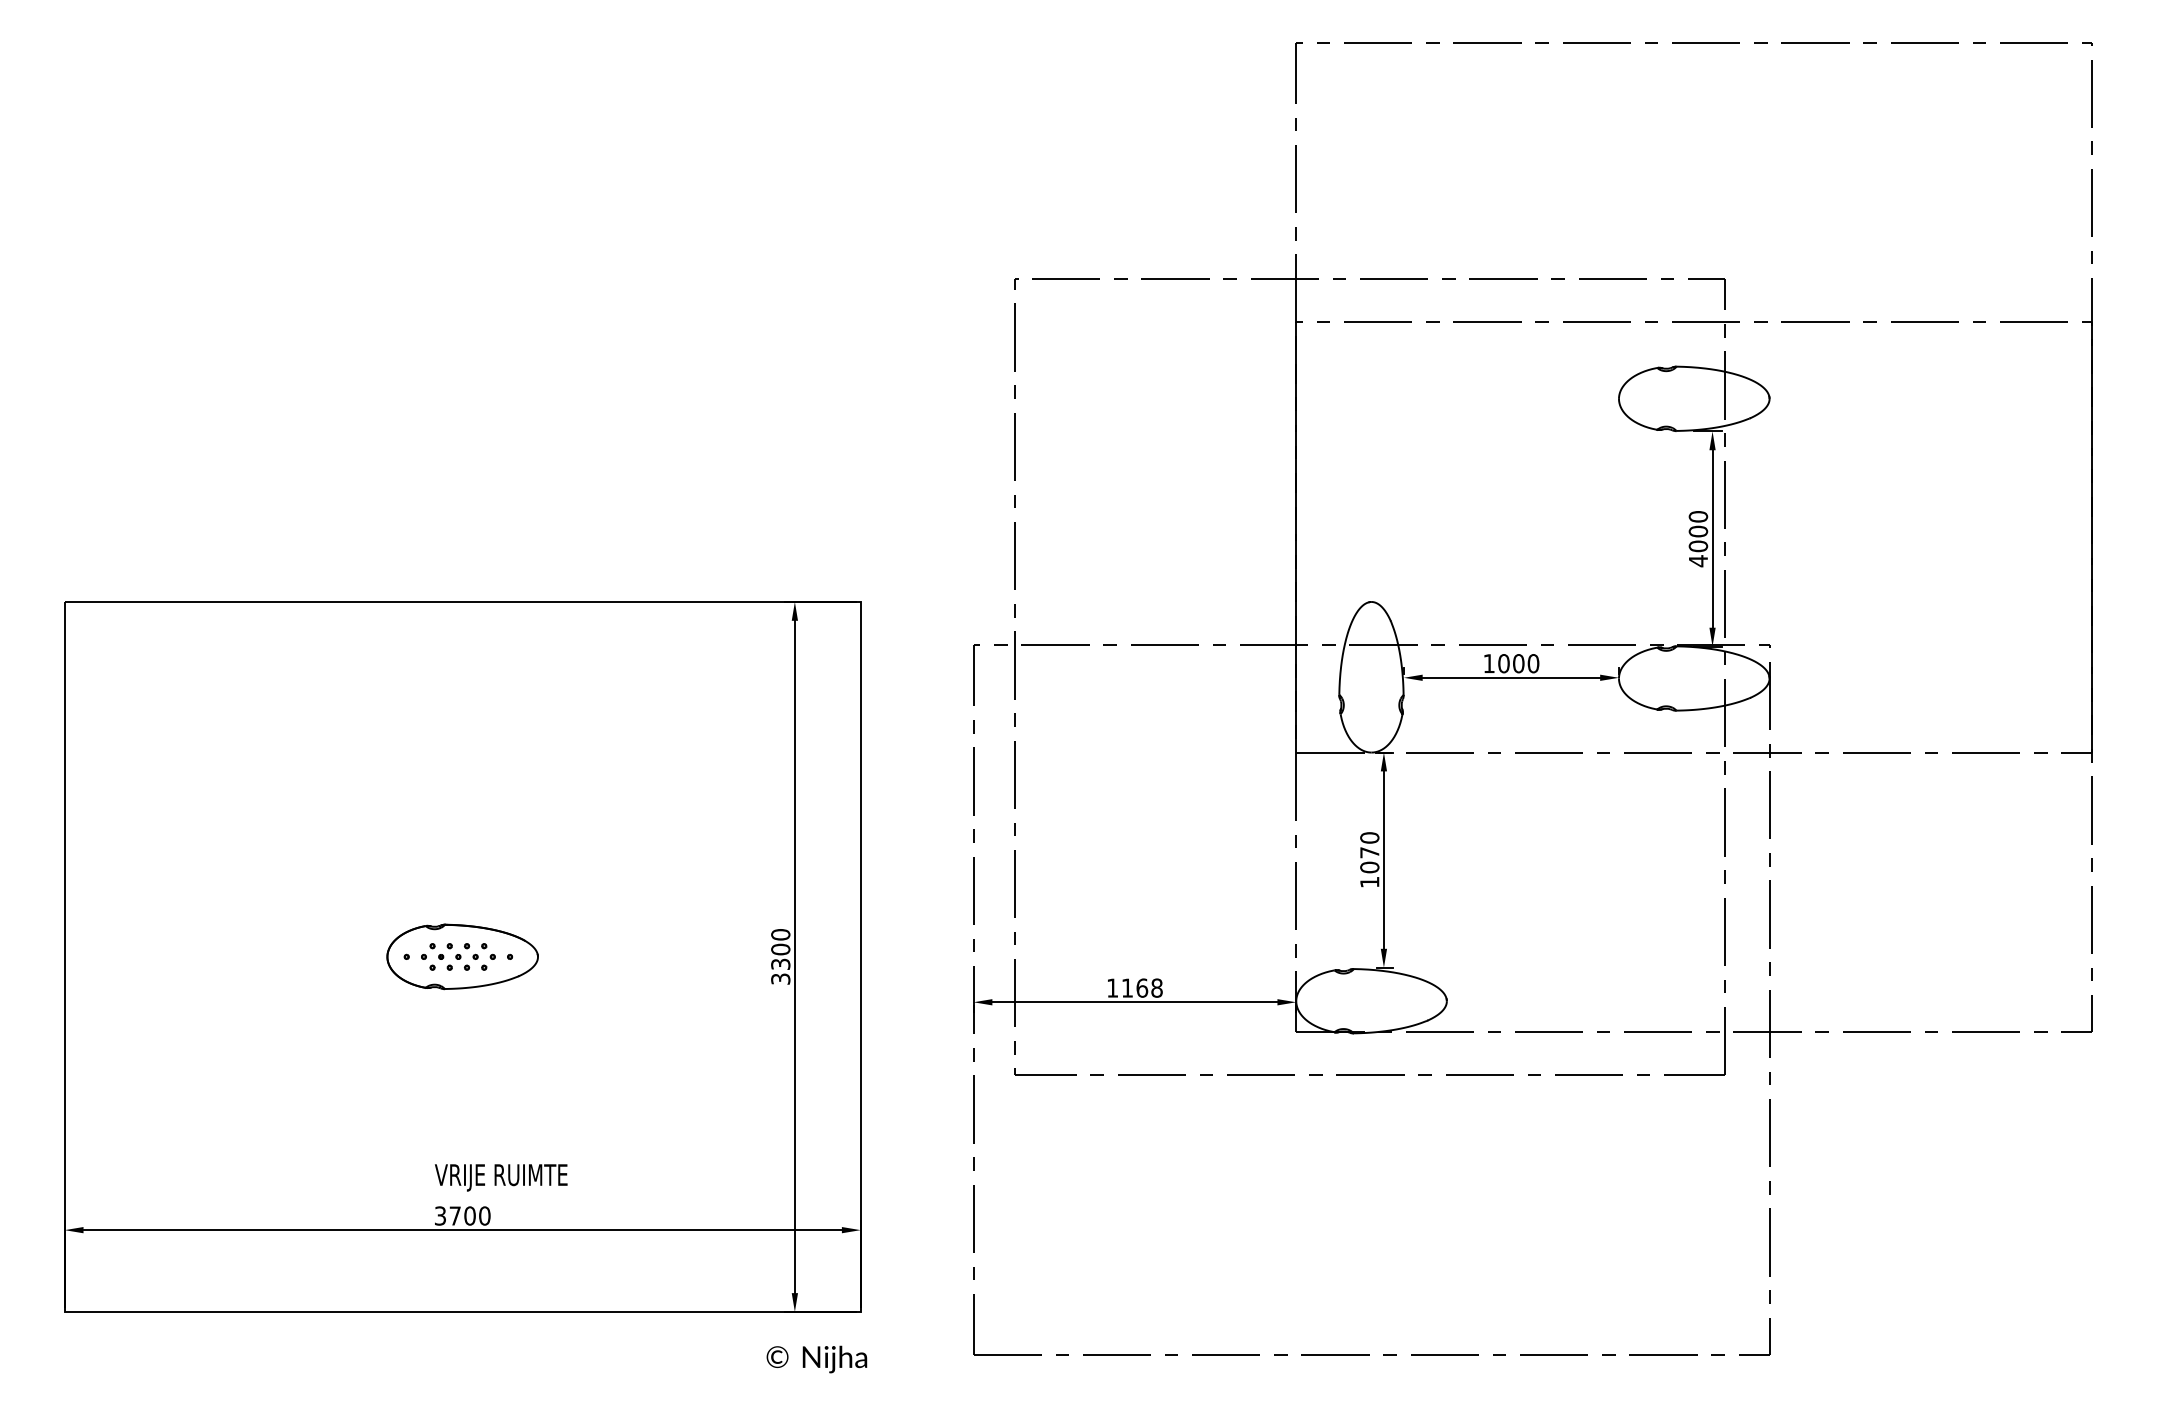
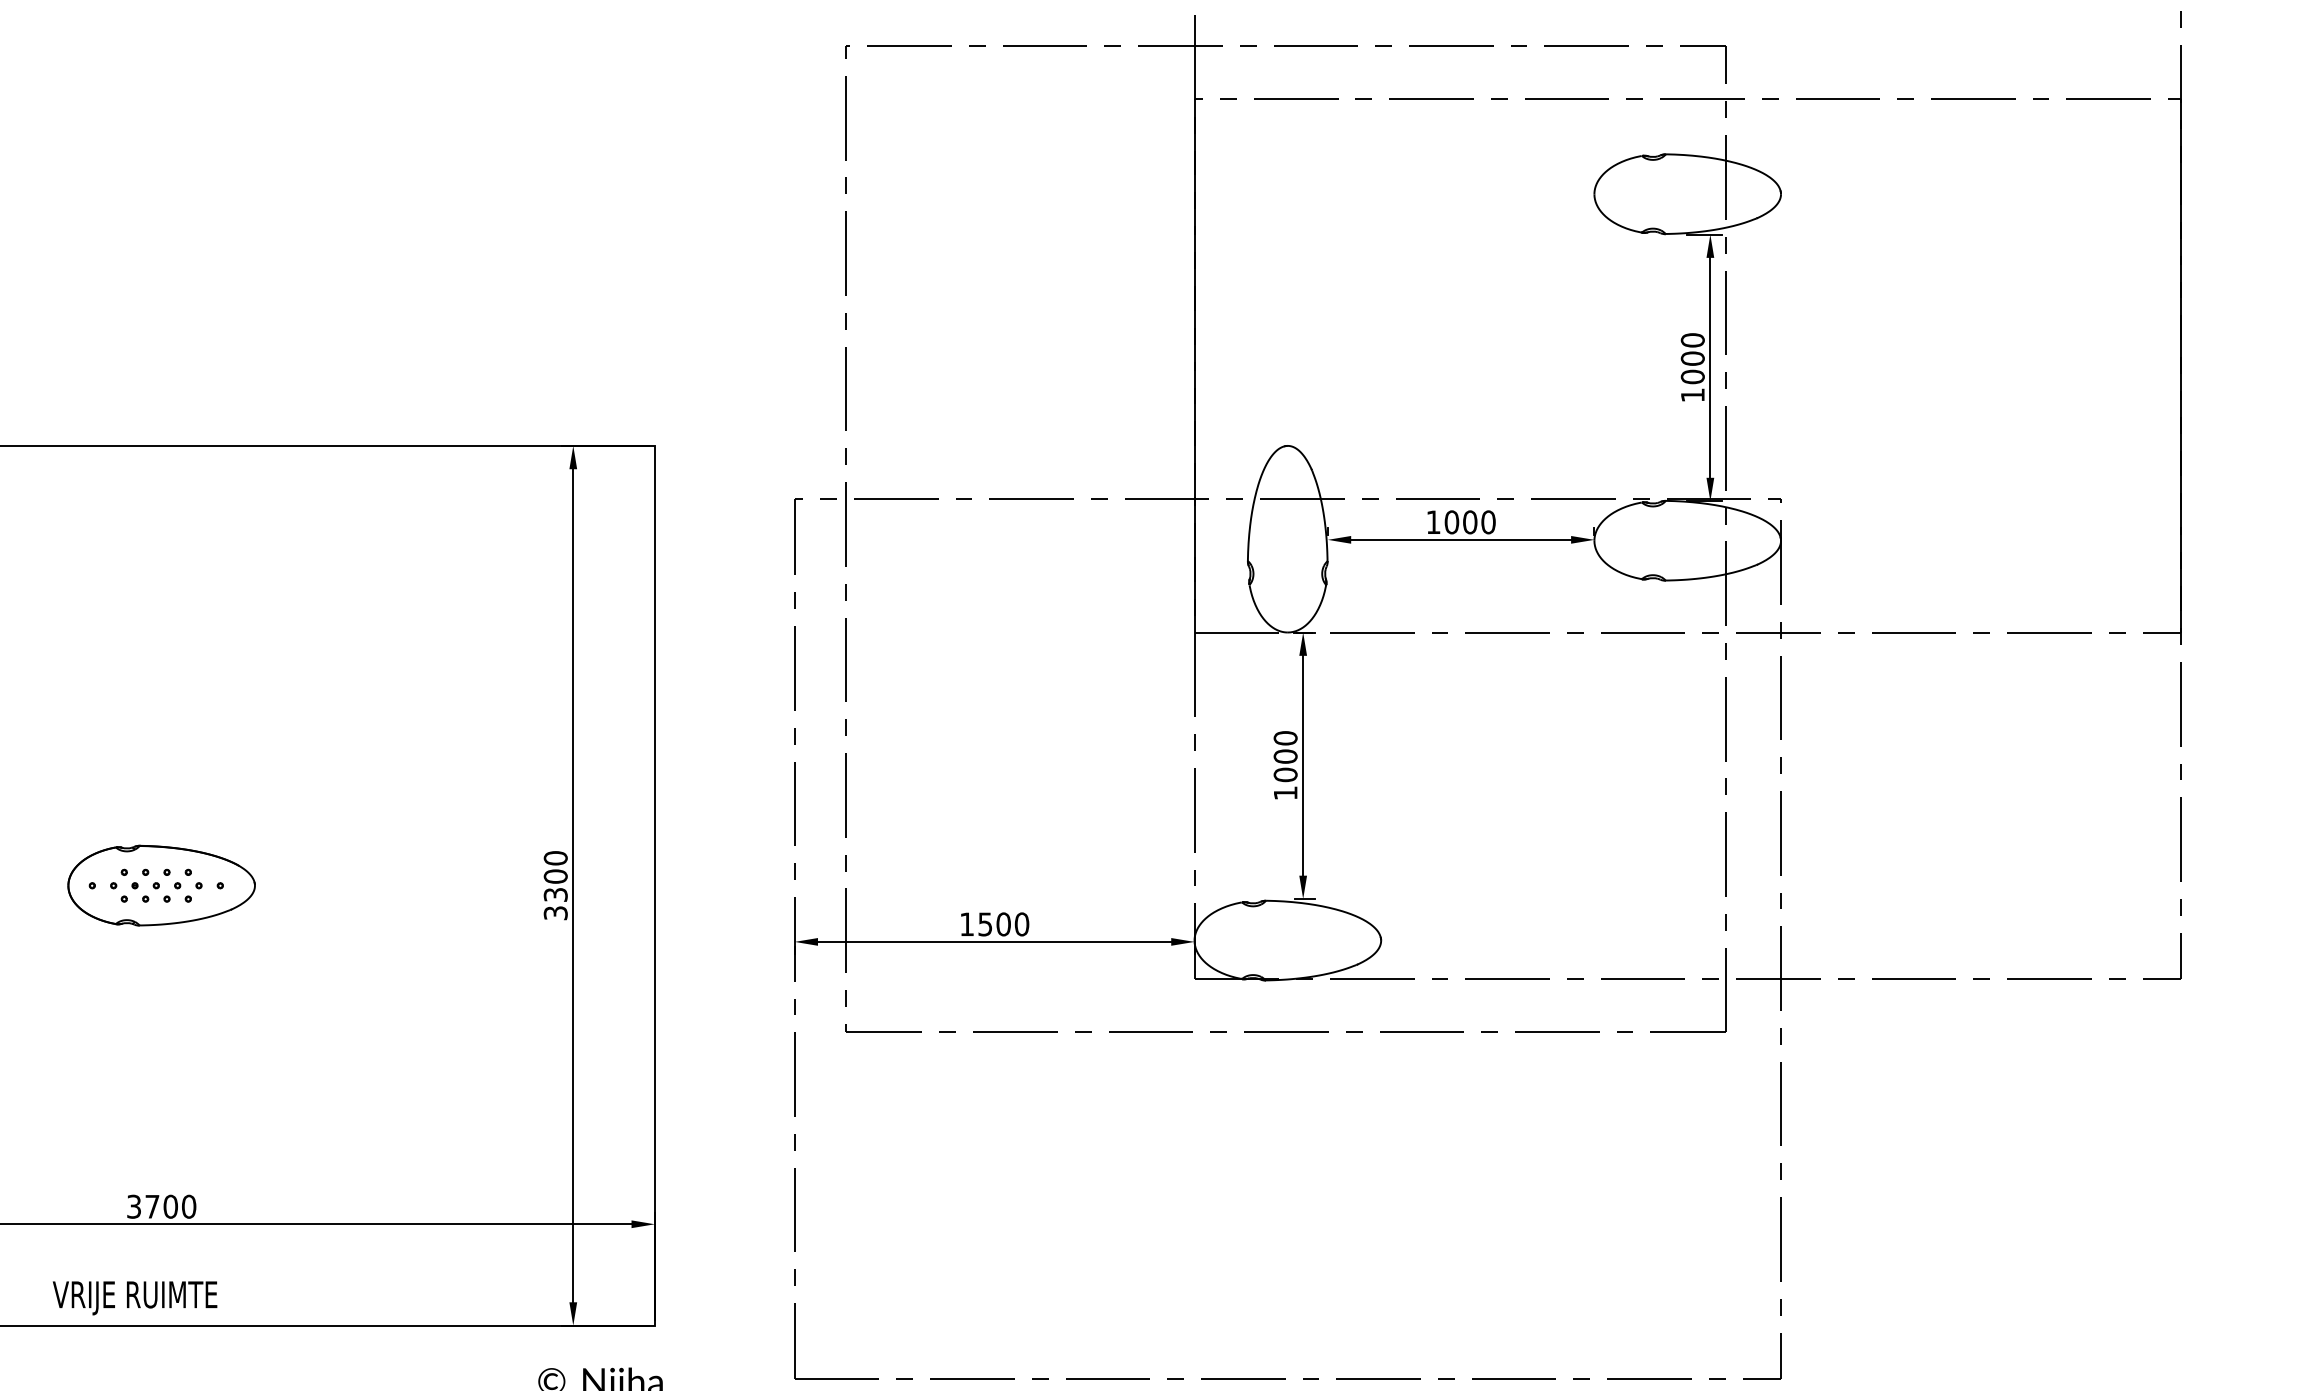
text: (1698, 561) -> (1692, 395), 4000 -> 1000
text: (1369, 852) -> (1285, 756), 1070 -> 1000
text: (1142, 987) -> (1004, 923), 1168 -> 1500
text: (501, 1177) -> (135, 1297), moved

